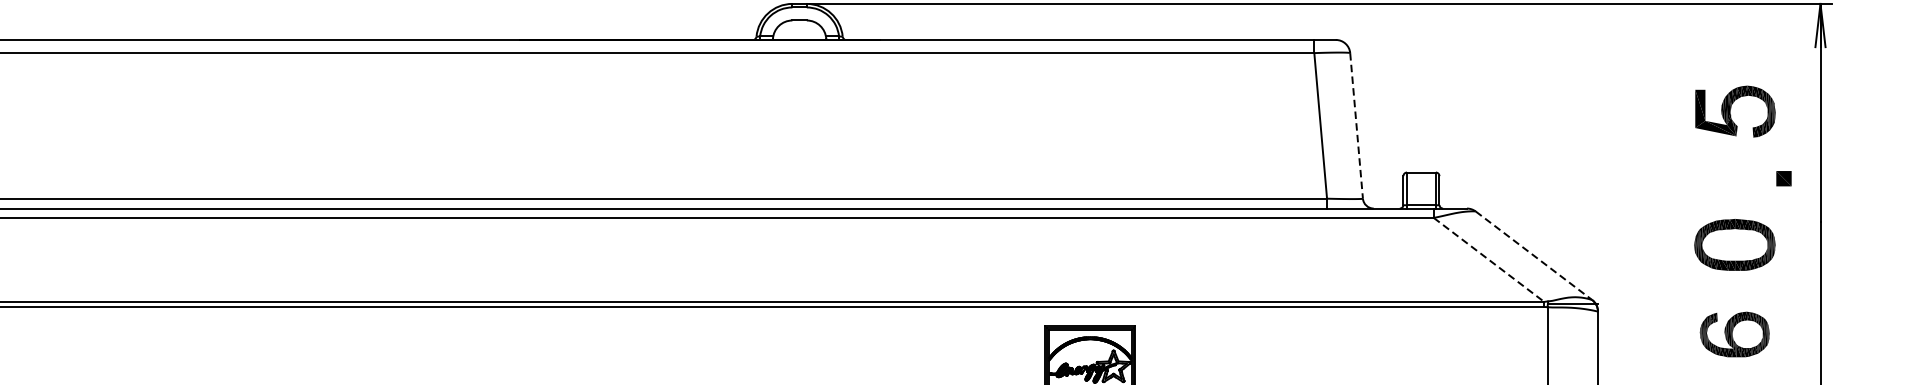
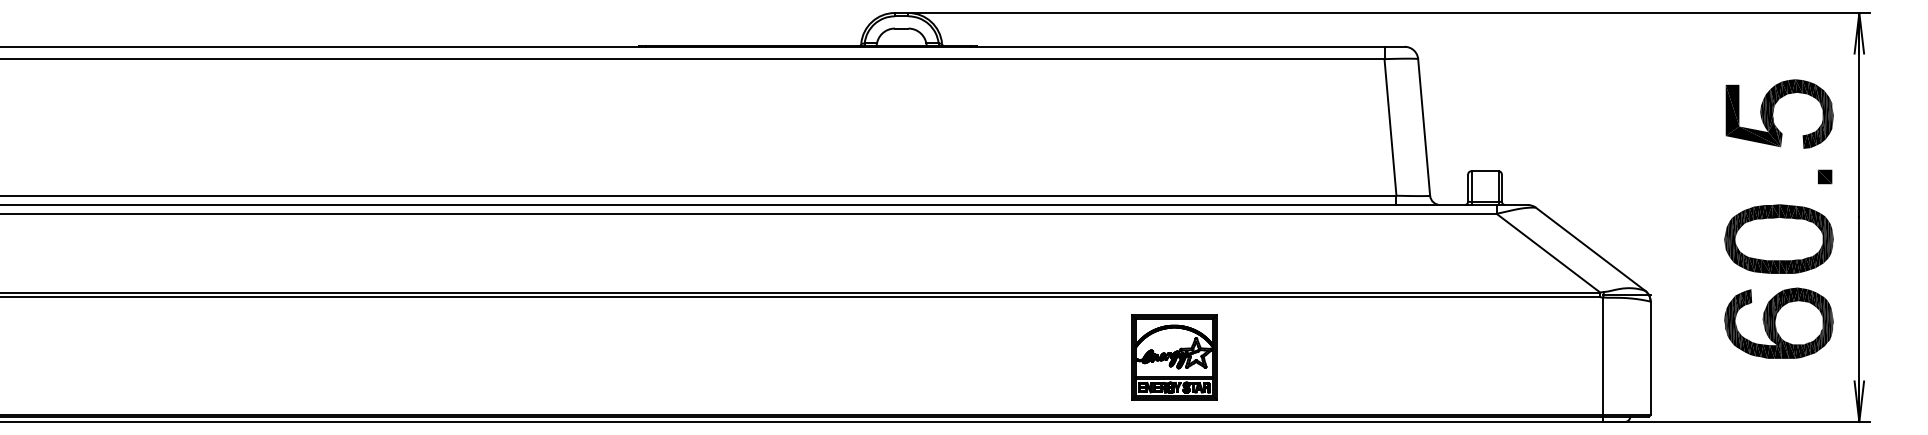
part: (1735, 111) -> (1779, 113), size x1.43
line: (1356, 125) -> (1424, 127), dashed -> solid
part: (1734, 244) -> (1778, 238), size x1.43
line: (1533, 256) -> (1590, 249), dashed -> solid
line: (1489, 260) -> (1548, 253), dashed -> solid
part: (1734, 333) -> (1778, 322), size x1.67

